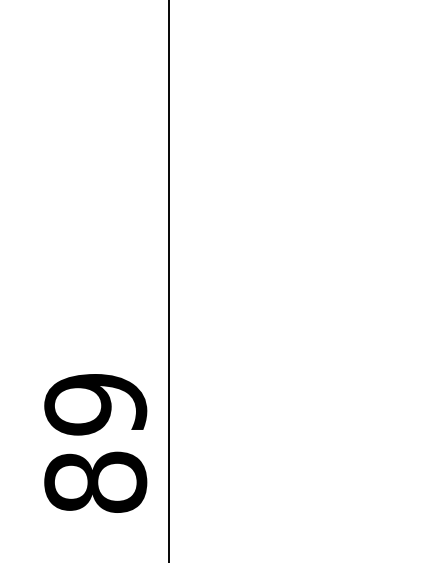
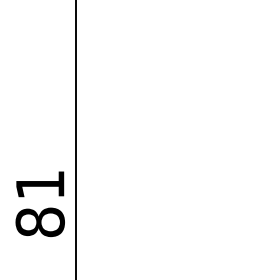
text: (94, 403) -> (39, 184), 89 -> 81

